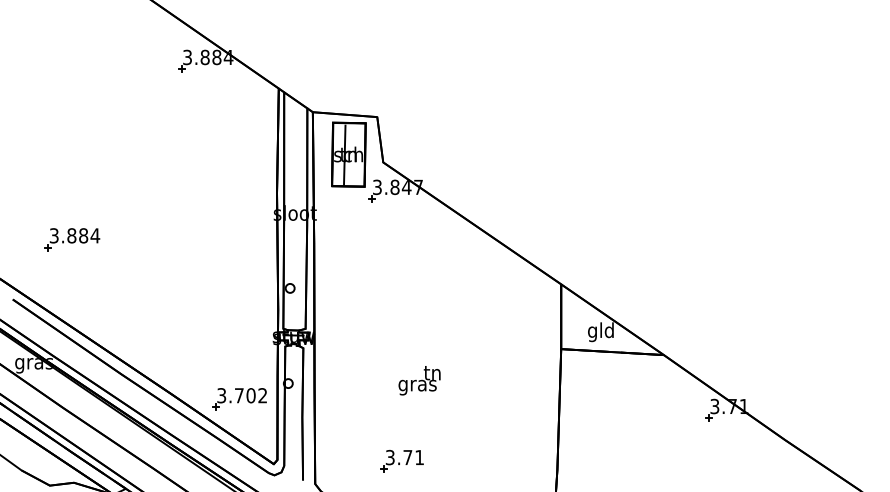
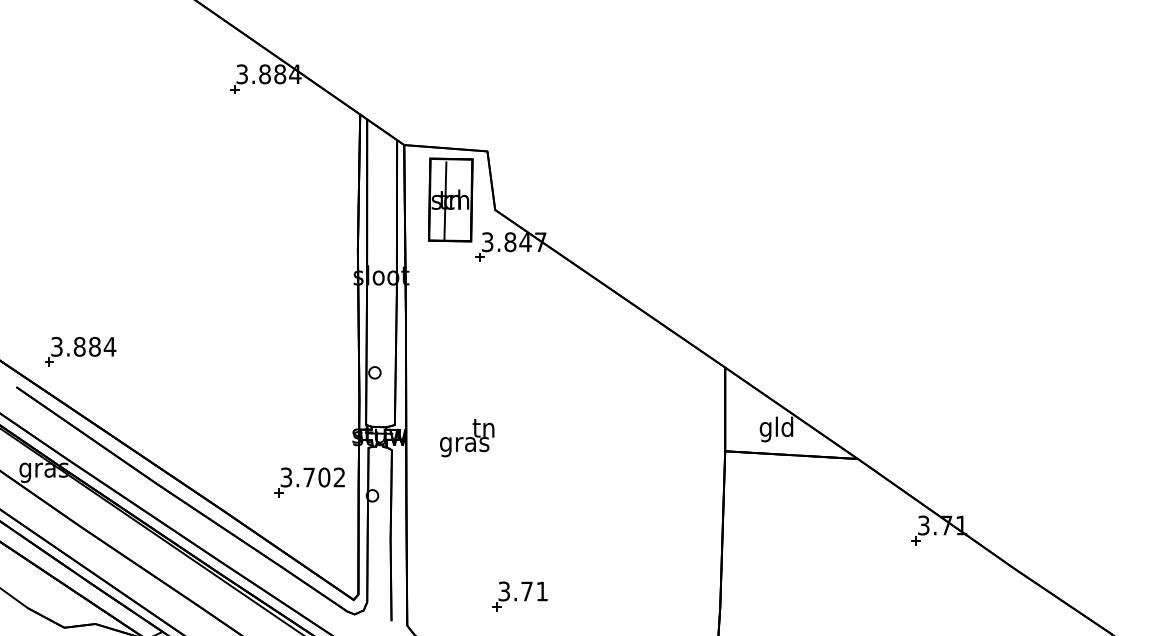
part: (72, 239) -> (80, 351), moved
text: (419, 381) -> (467, 438), moved
part: (239, 399) -> (309, 482), moved

